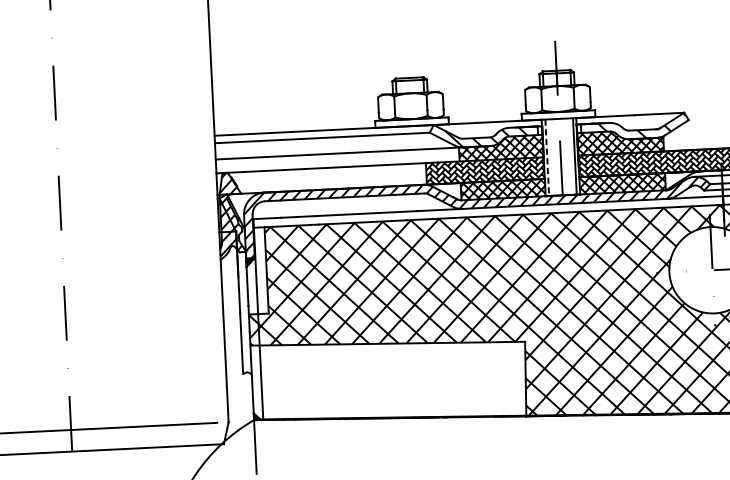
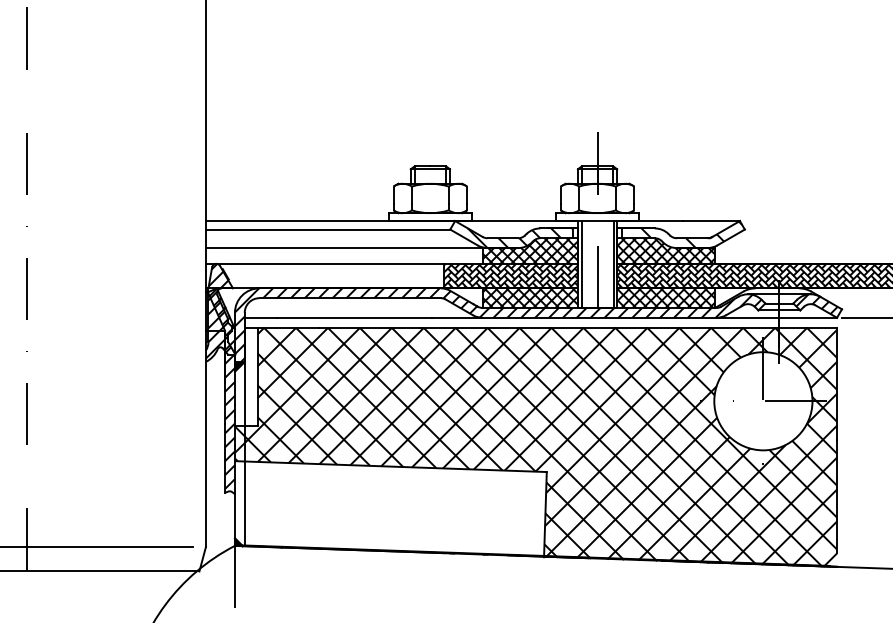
line: (547, 158) -> (582, 265), dashed -> solid
hatch: (235, 282) -> (221, 388), added

